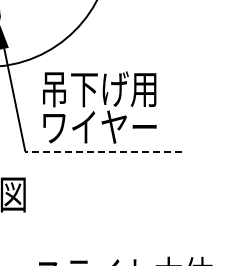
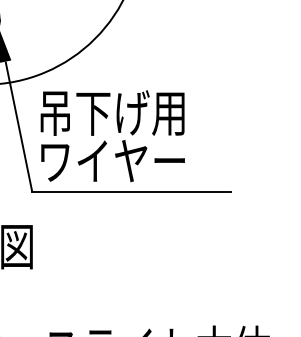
text: (99, 107) -> (112, 136), moved
line: (103, 151) -> (131, 191), dashed -> solid

